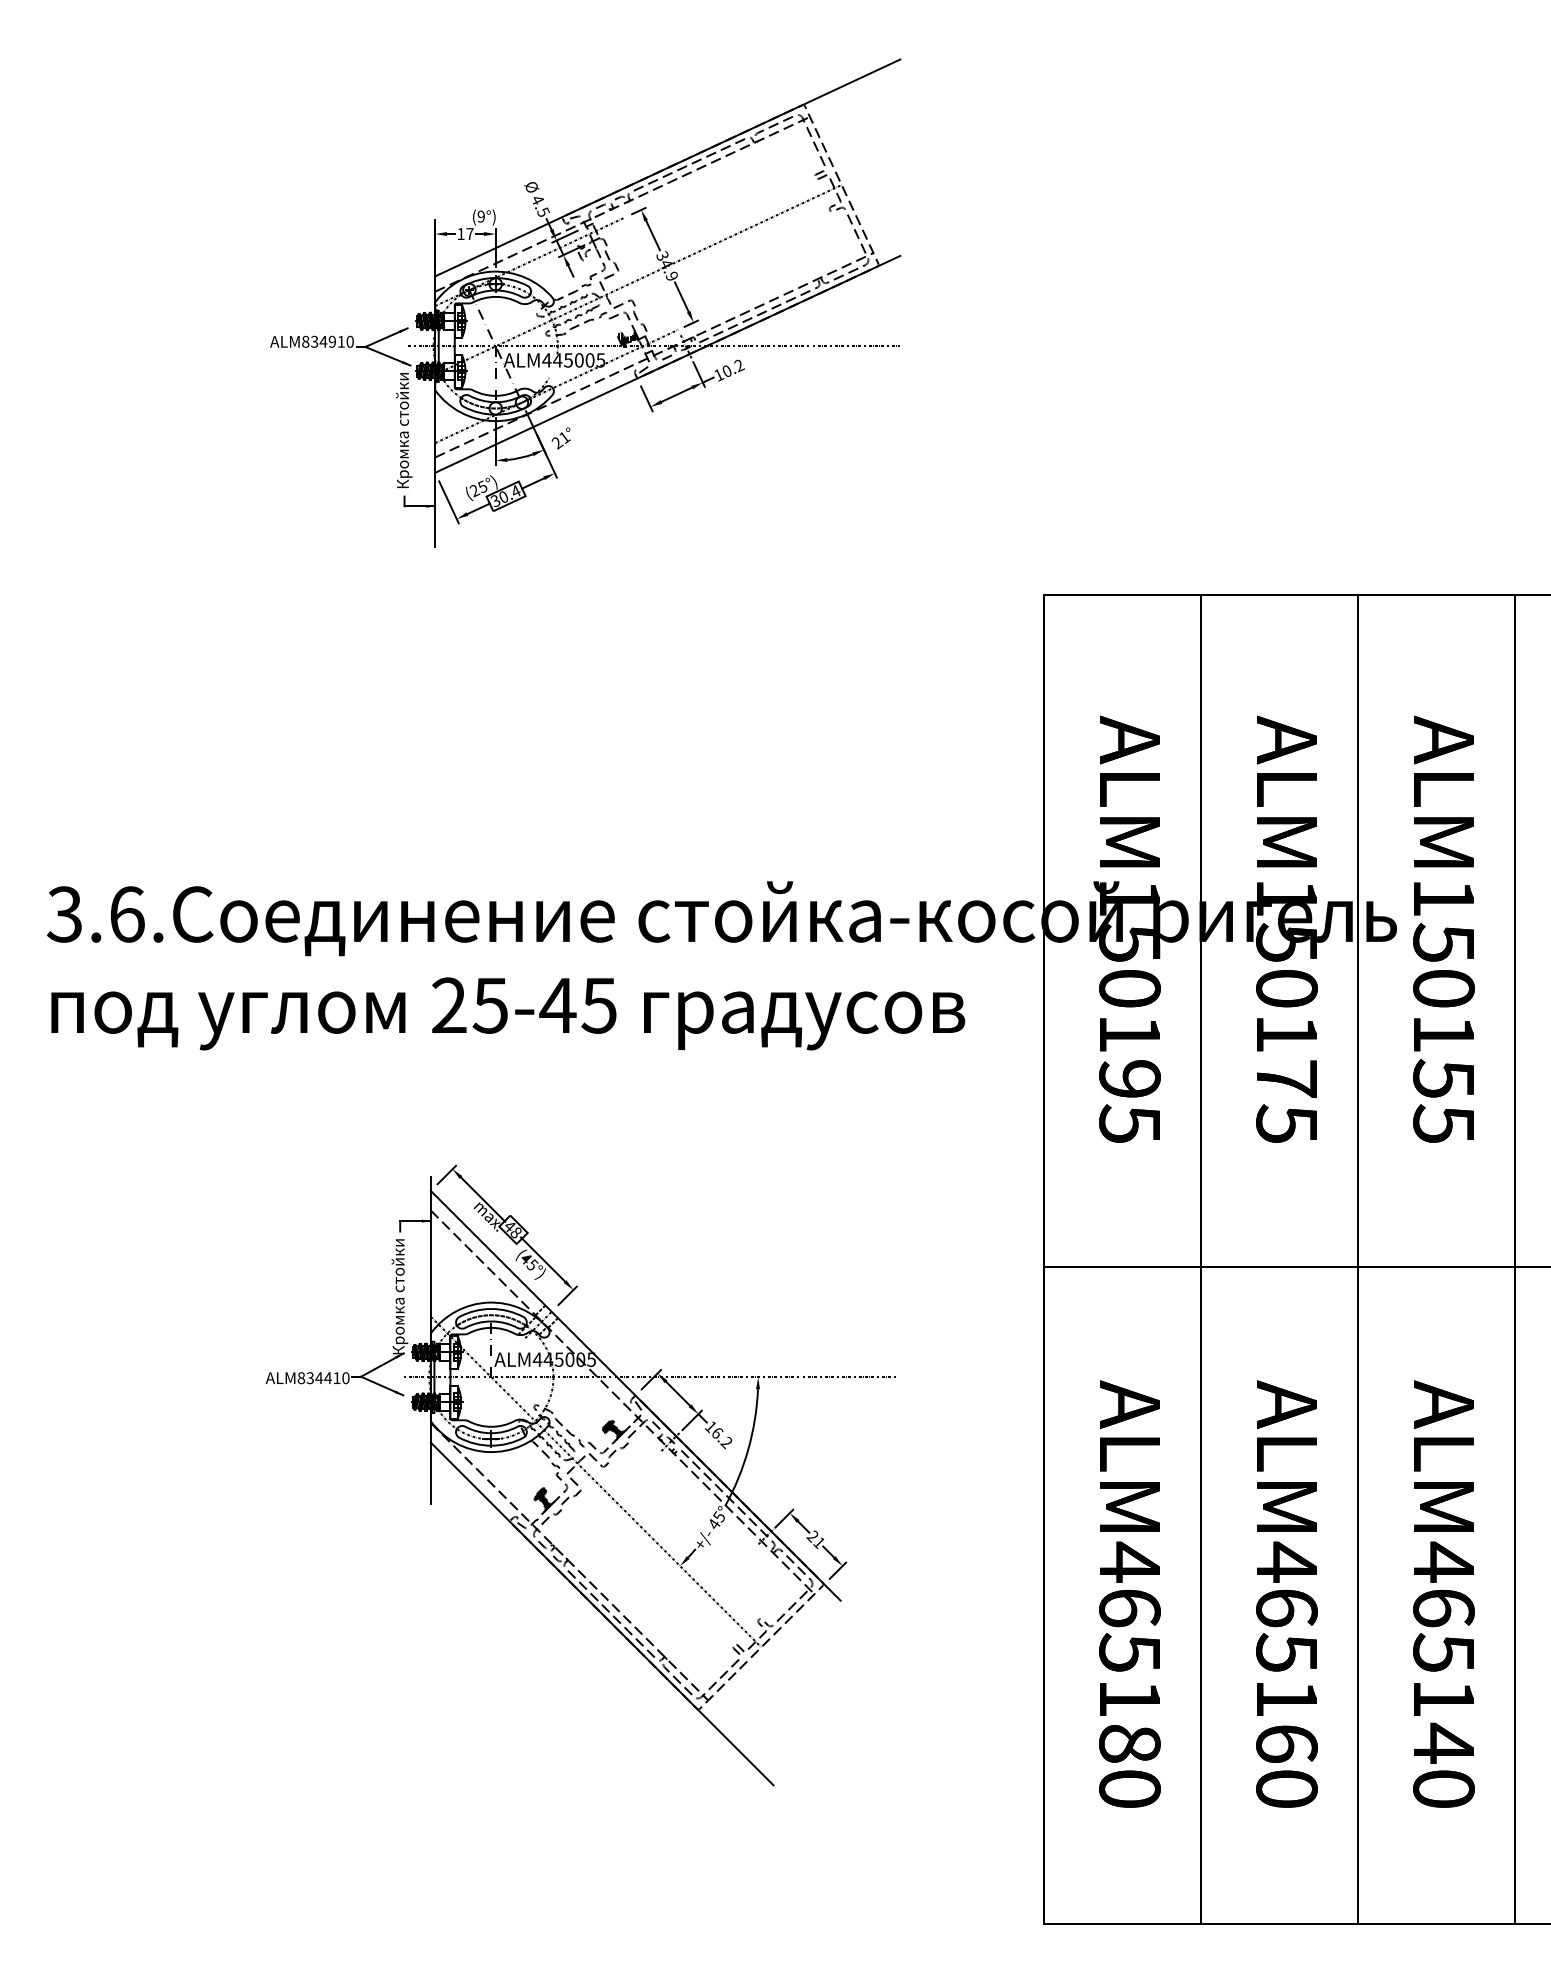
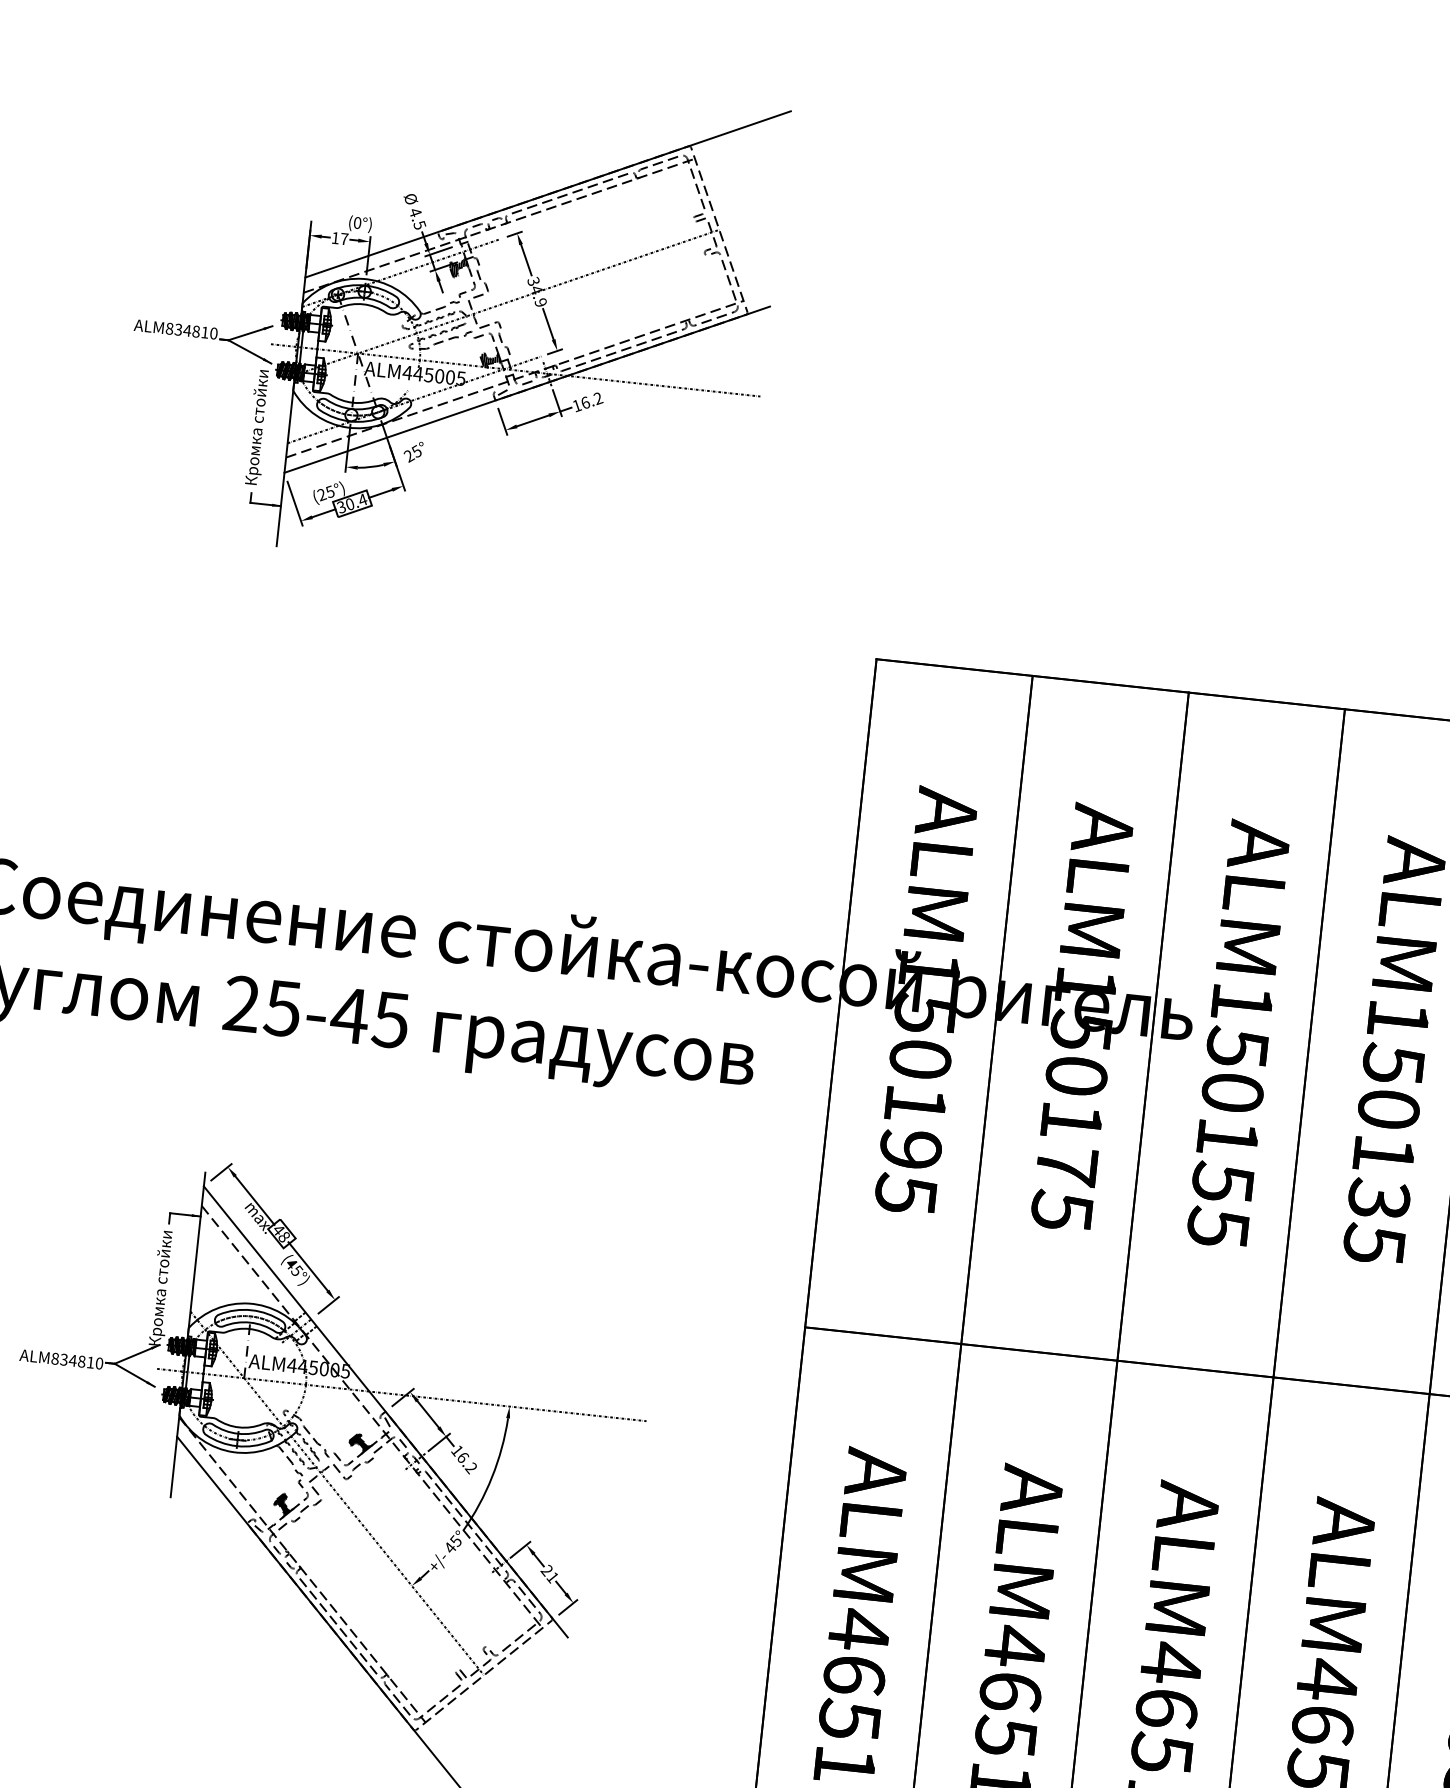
text: (480, 216) -> (356, 222), (9°) -> (0°)
hatch: (586, 250) -> (458, 267), added
text: (332, 341) -> (196, 331), ALM834910 -> ALM834810
text: (726, 370) -> (585, 402), 10.2 -> 16.2
text: (564, 437) -> (416, 451), 21° -> 25°
text: (328, 1378) -> (82, 1362), ALM834410 -> ALM834810

